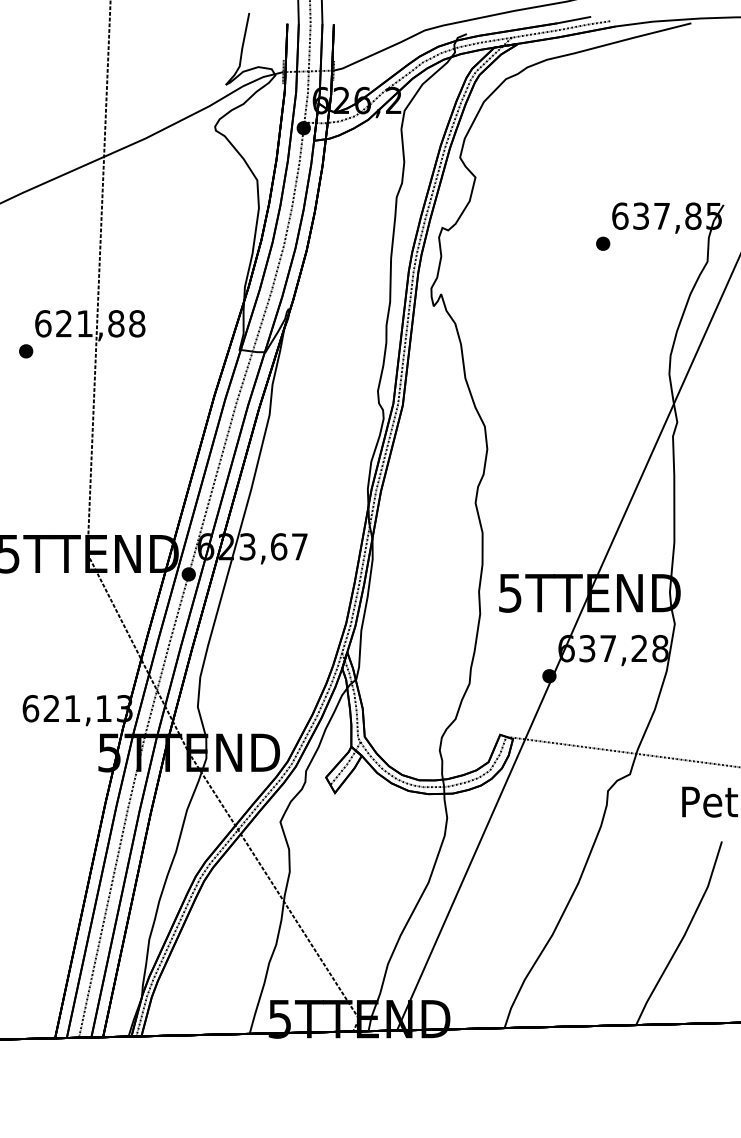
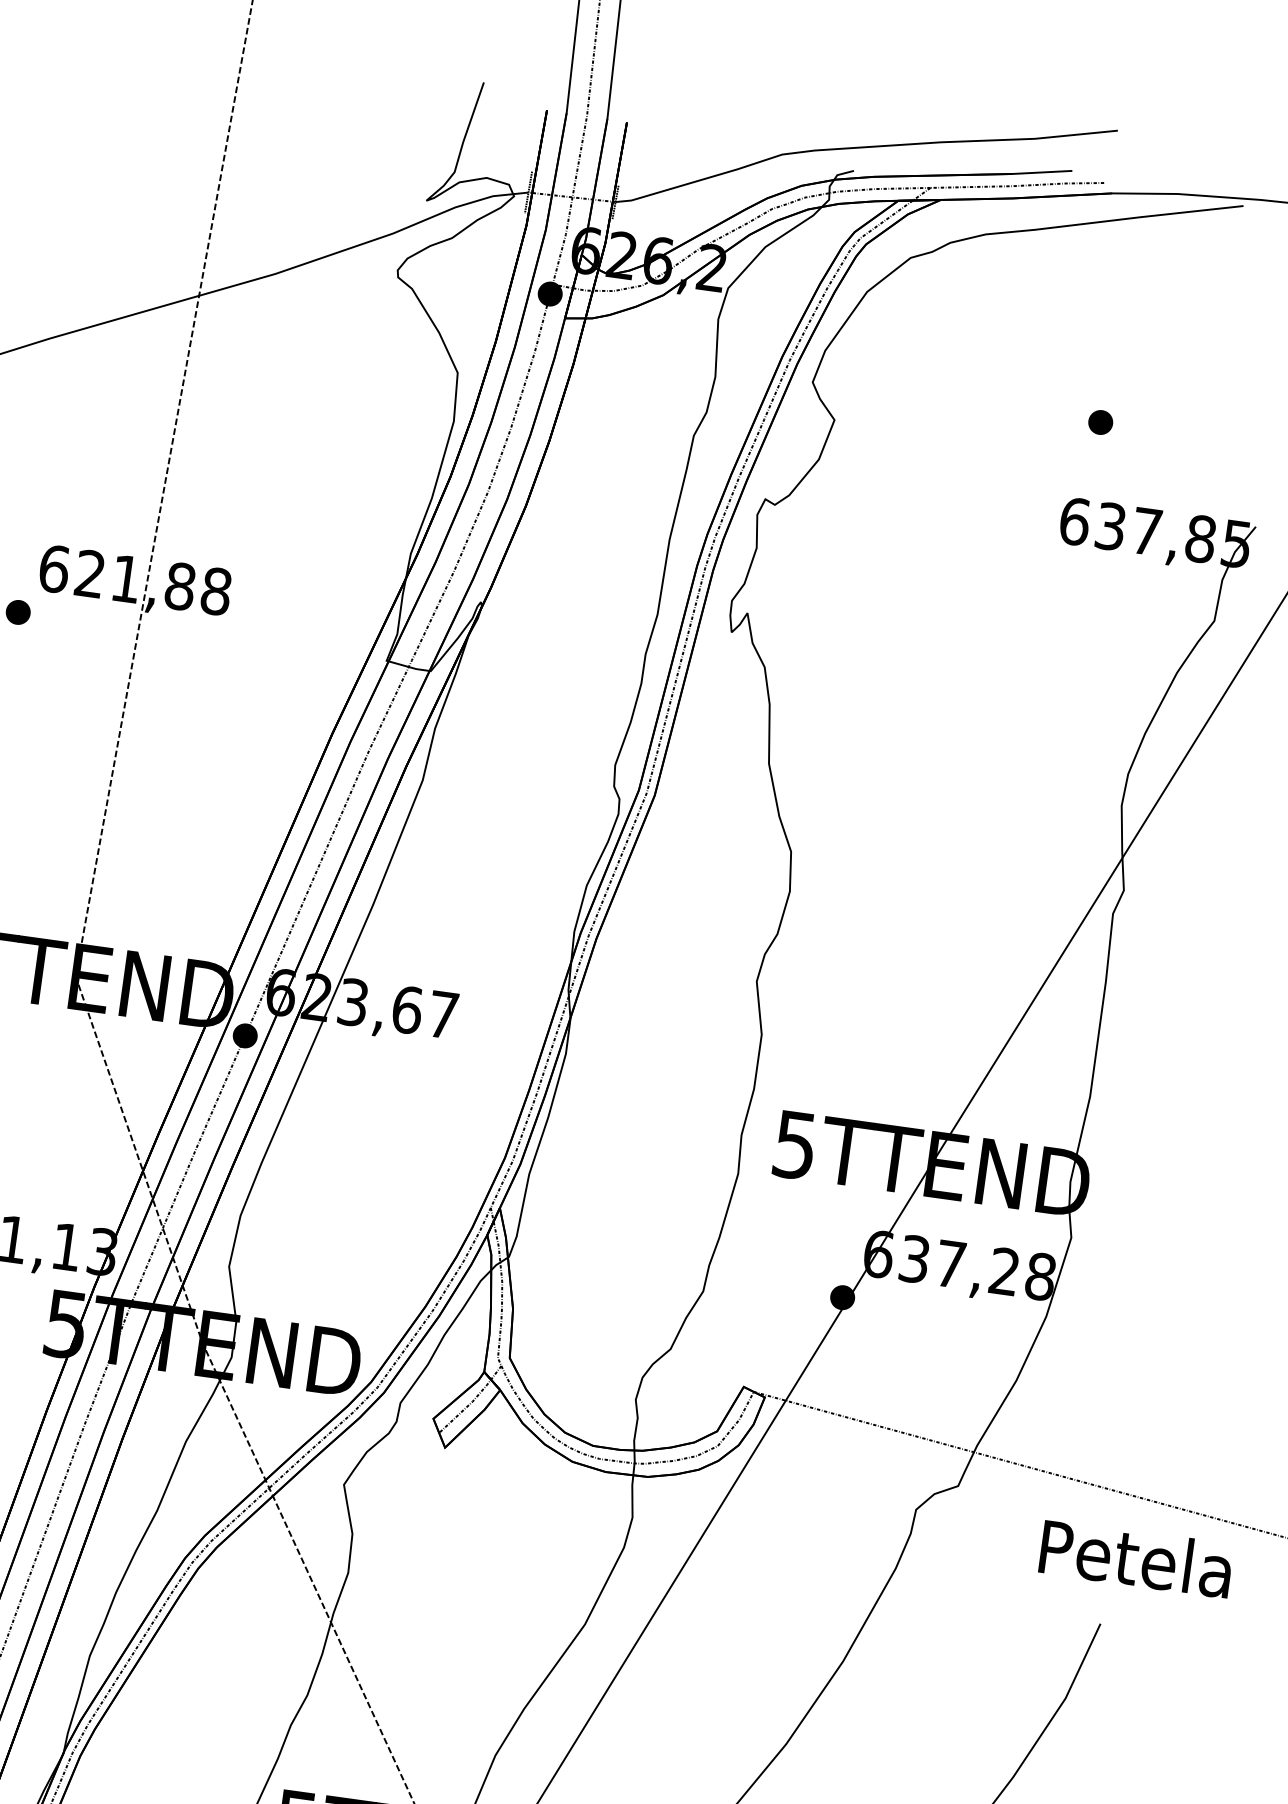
part: (603, 243) -> (1101, 422), moved

